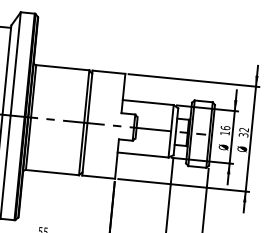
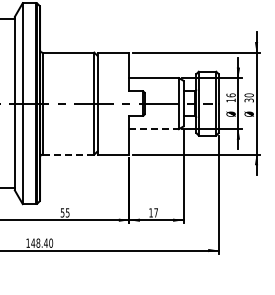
text: (243, 129) -> (248, 95), 32 -> 30
line: (143, 155) -> (154, 129), solid -> dashed
line: (52, 172) -> (68, 154), solid -> dashed

